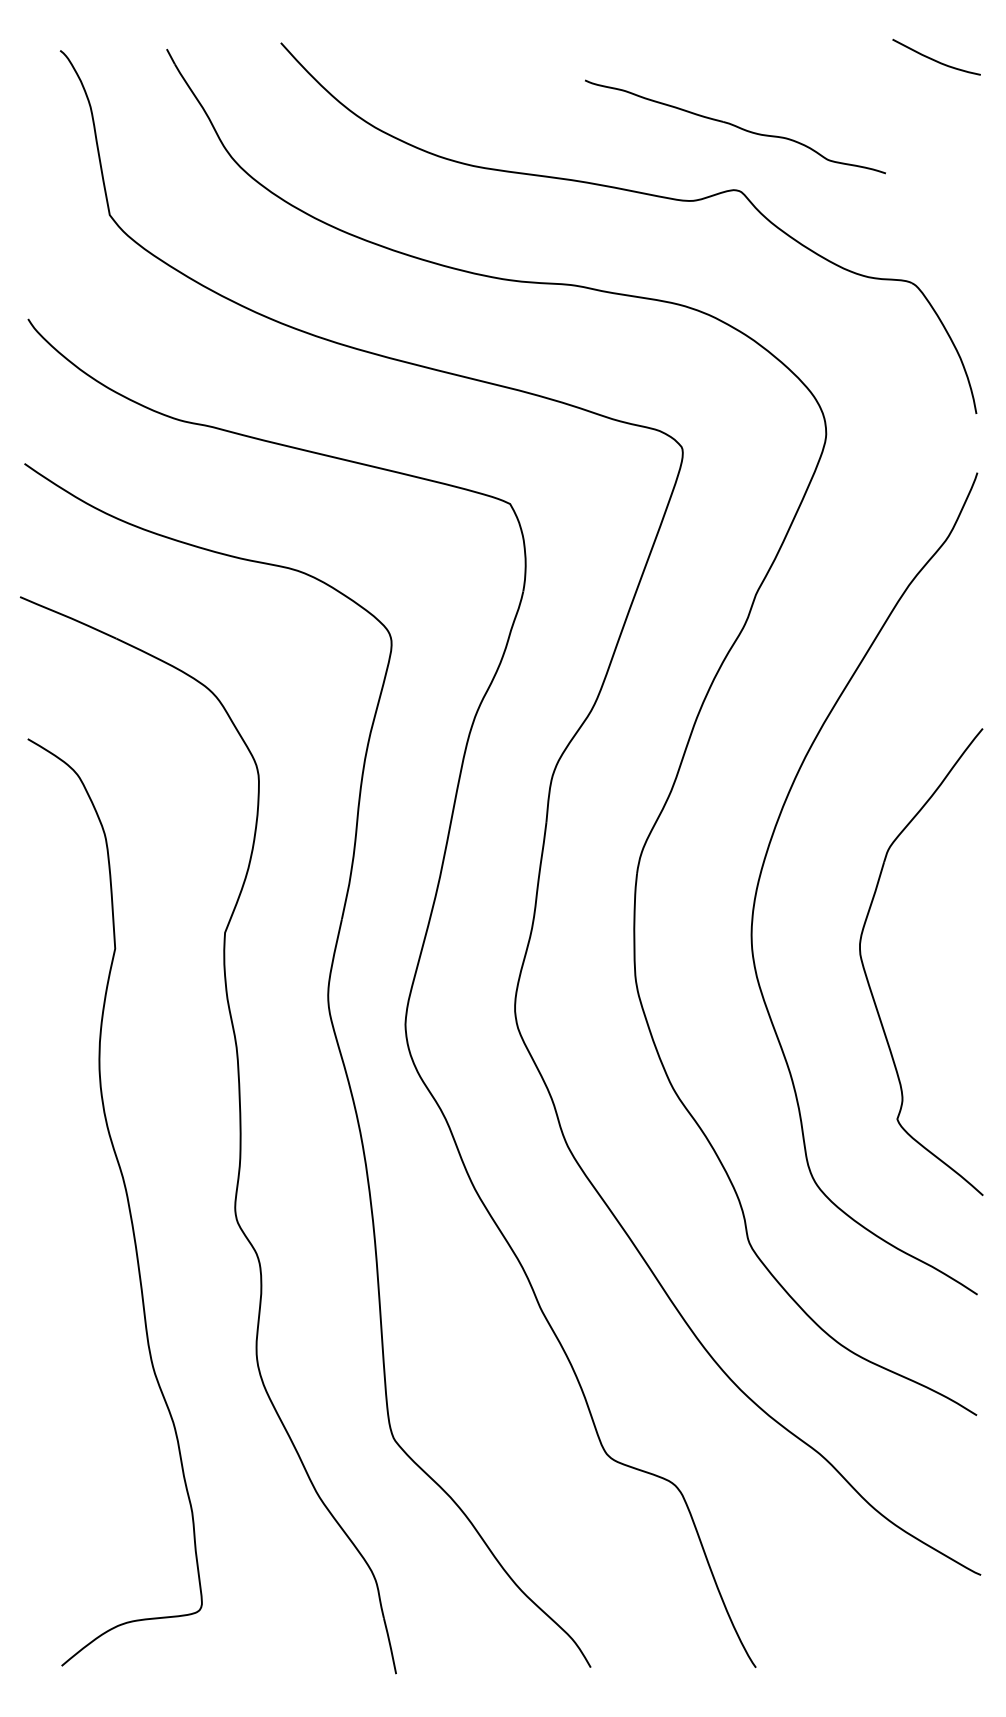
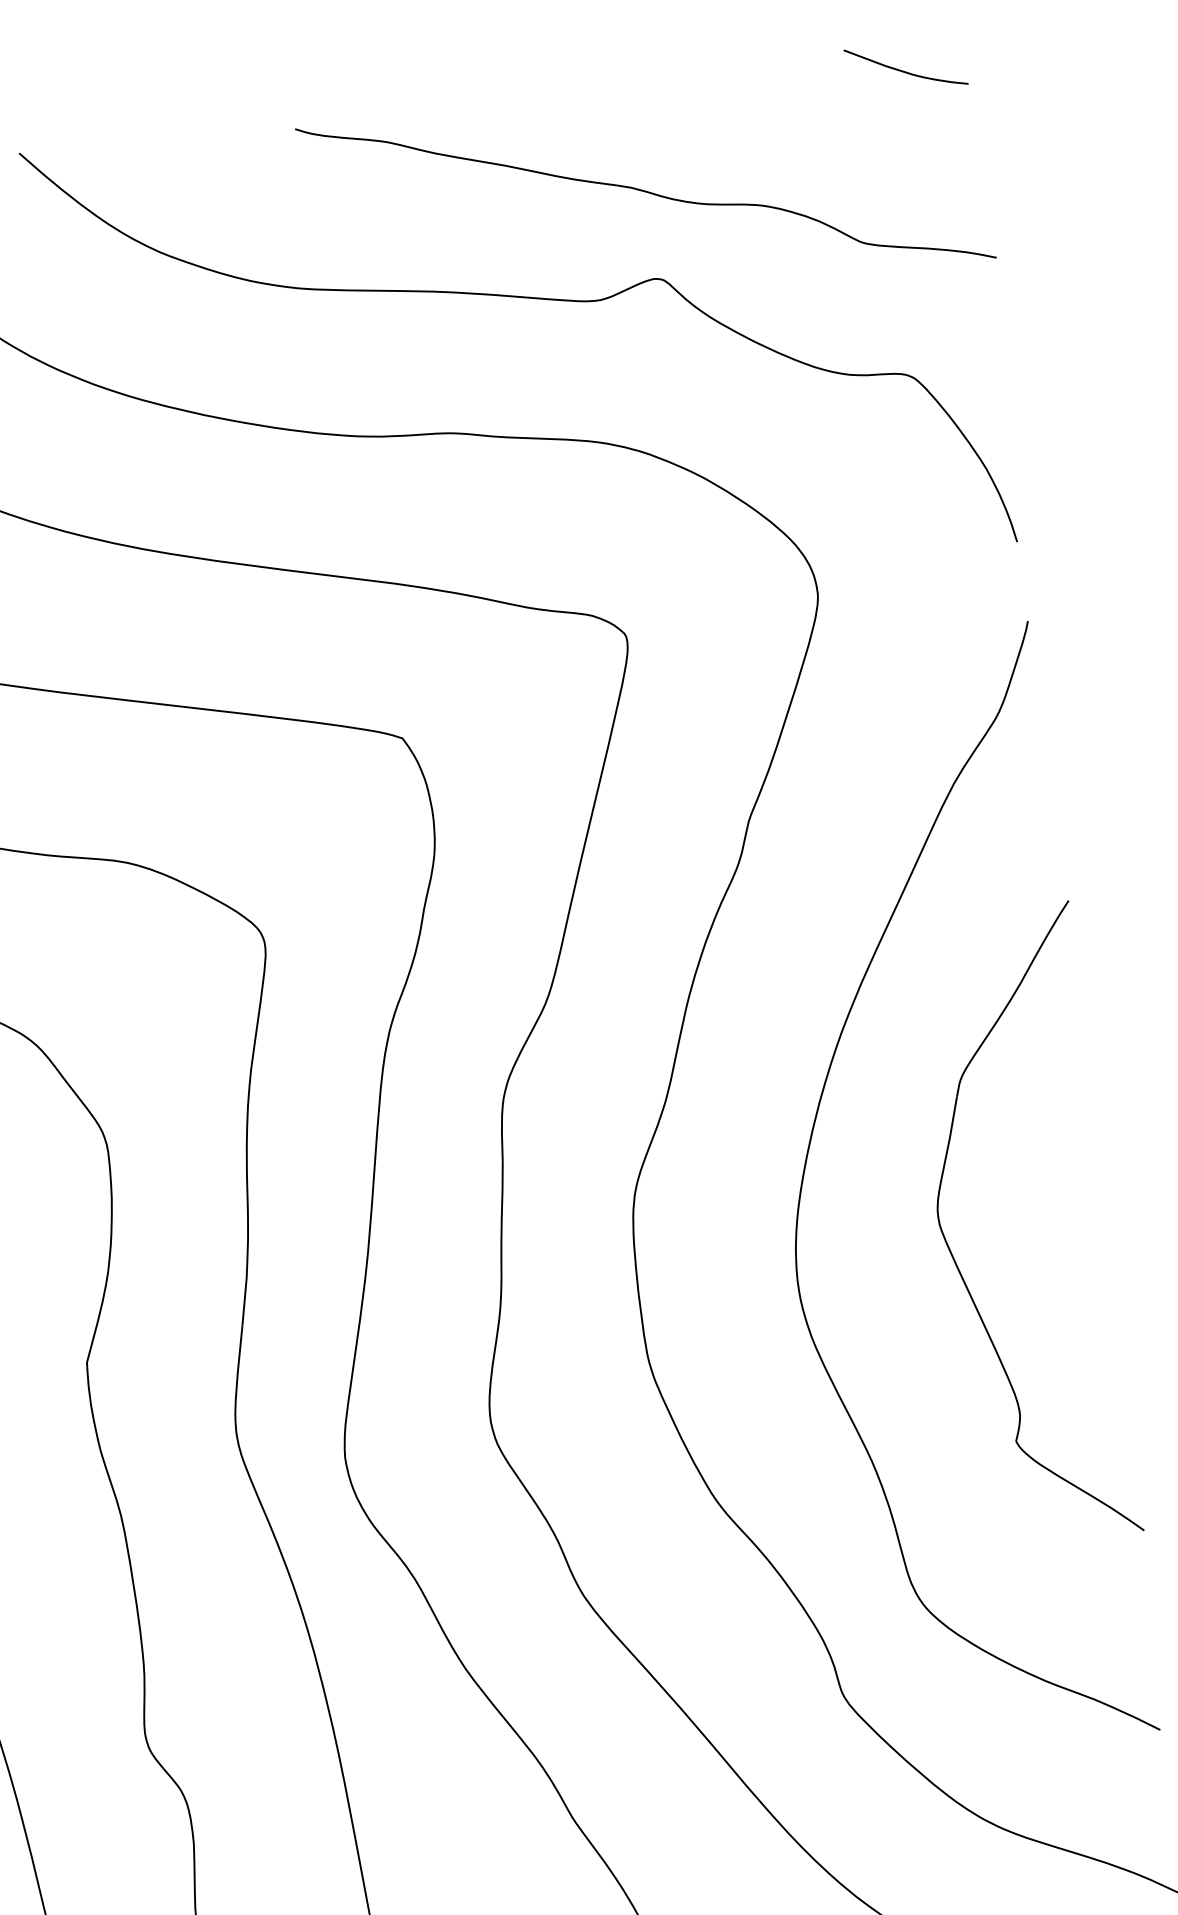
part: (735, 126) -> (645, 192), size x1.67
part: (868, 979) -> (954, 1257), moved

